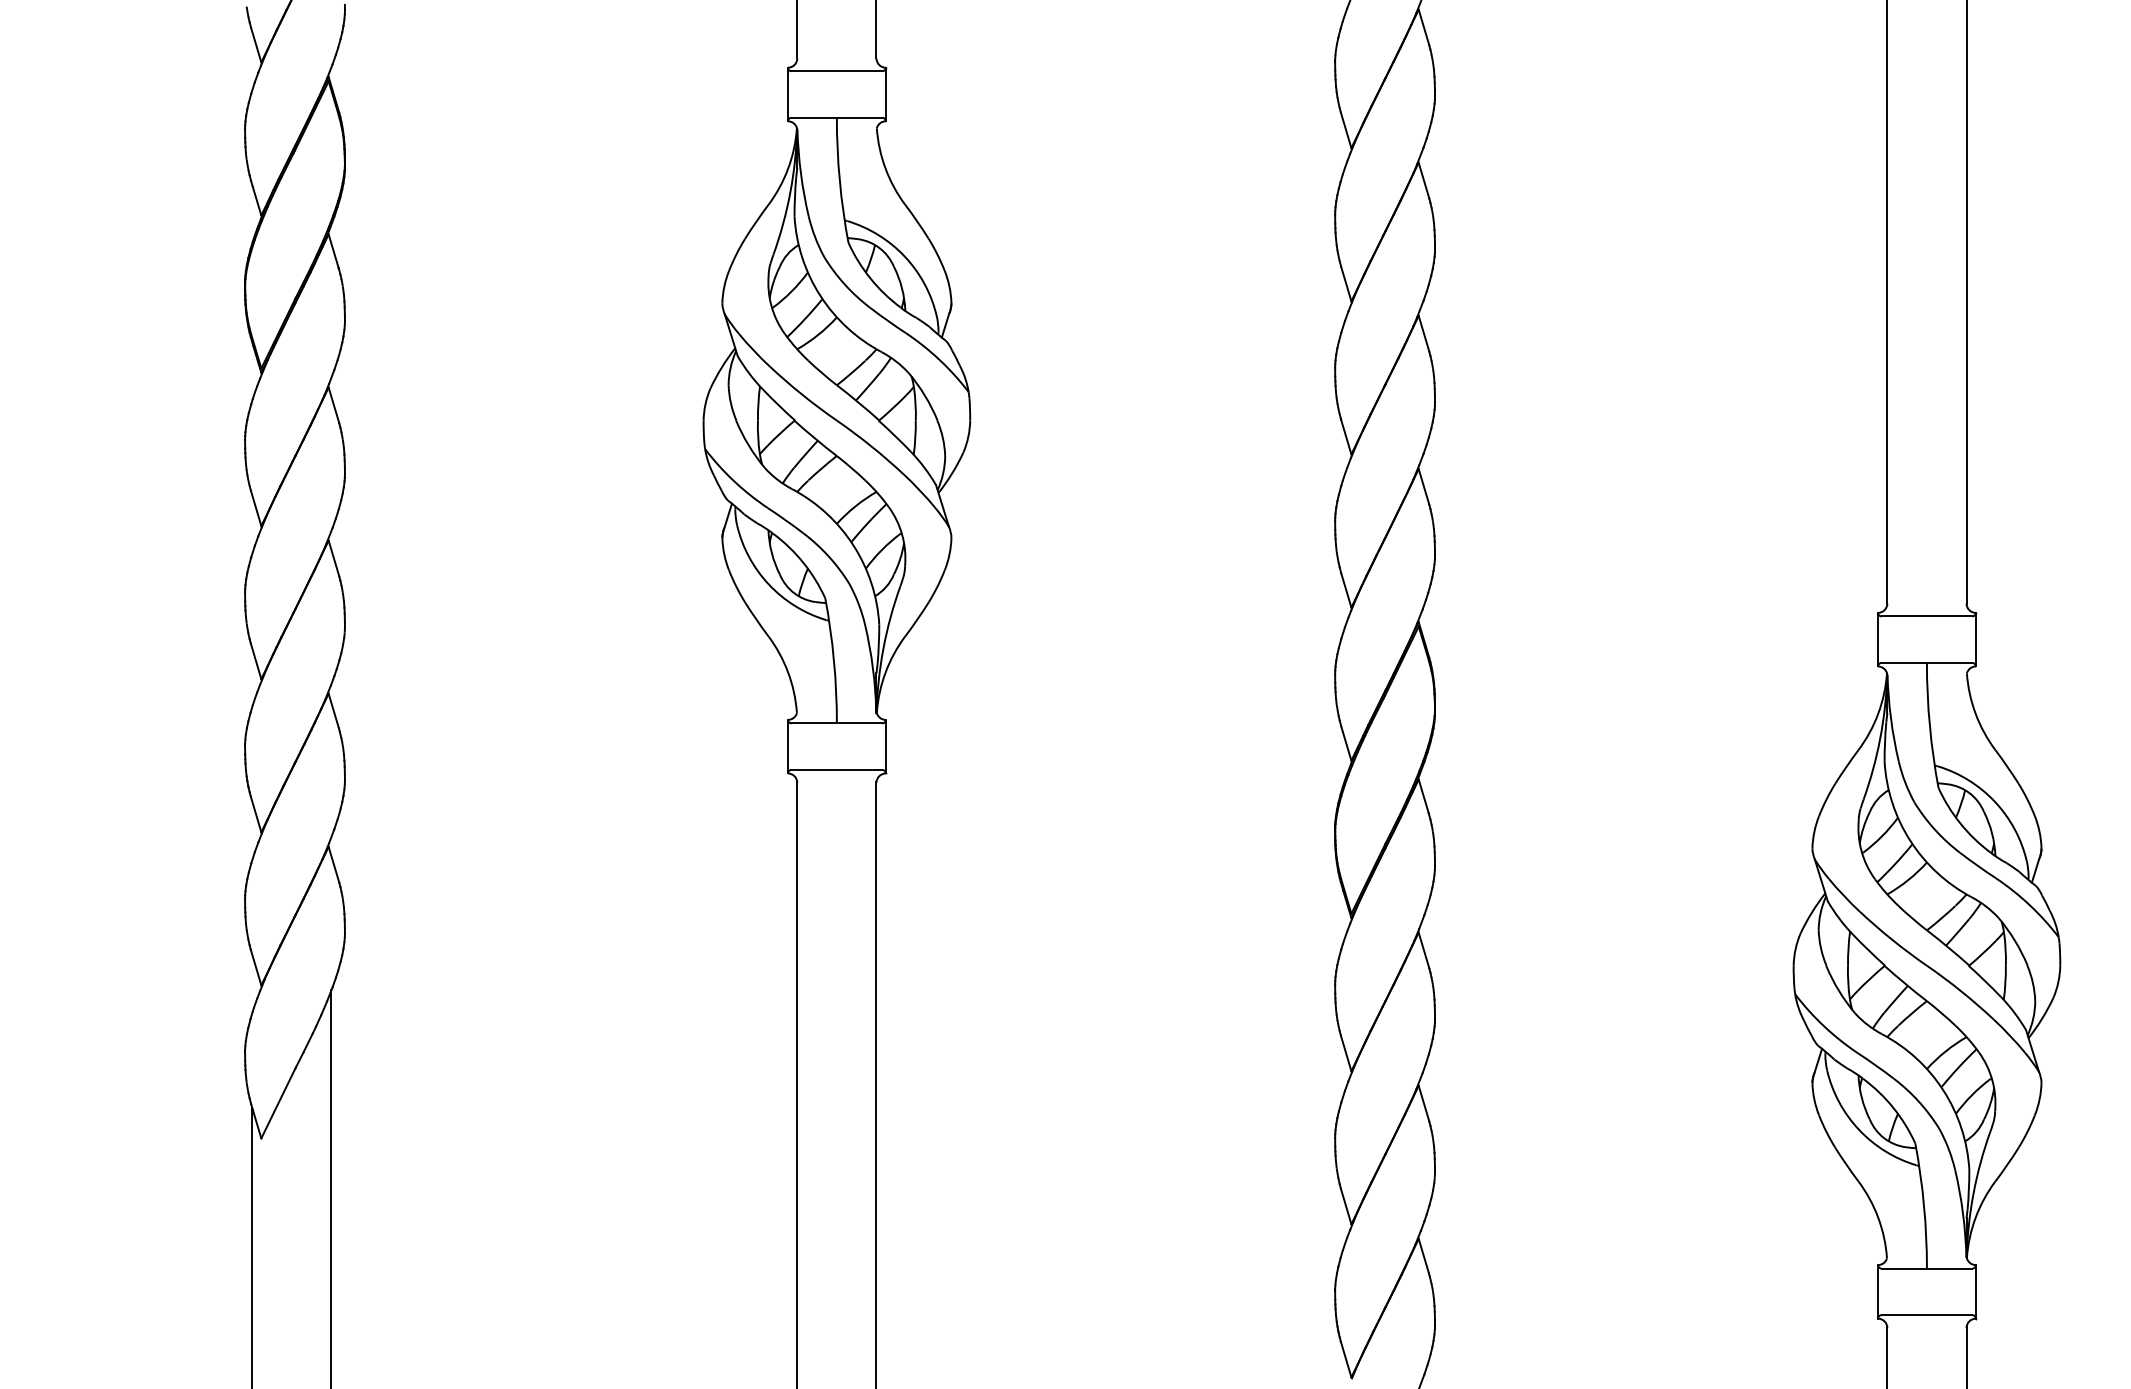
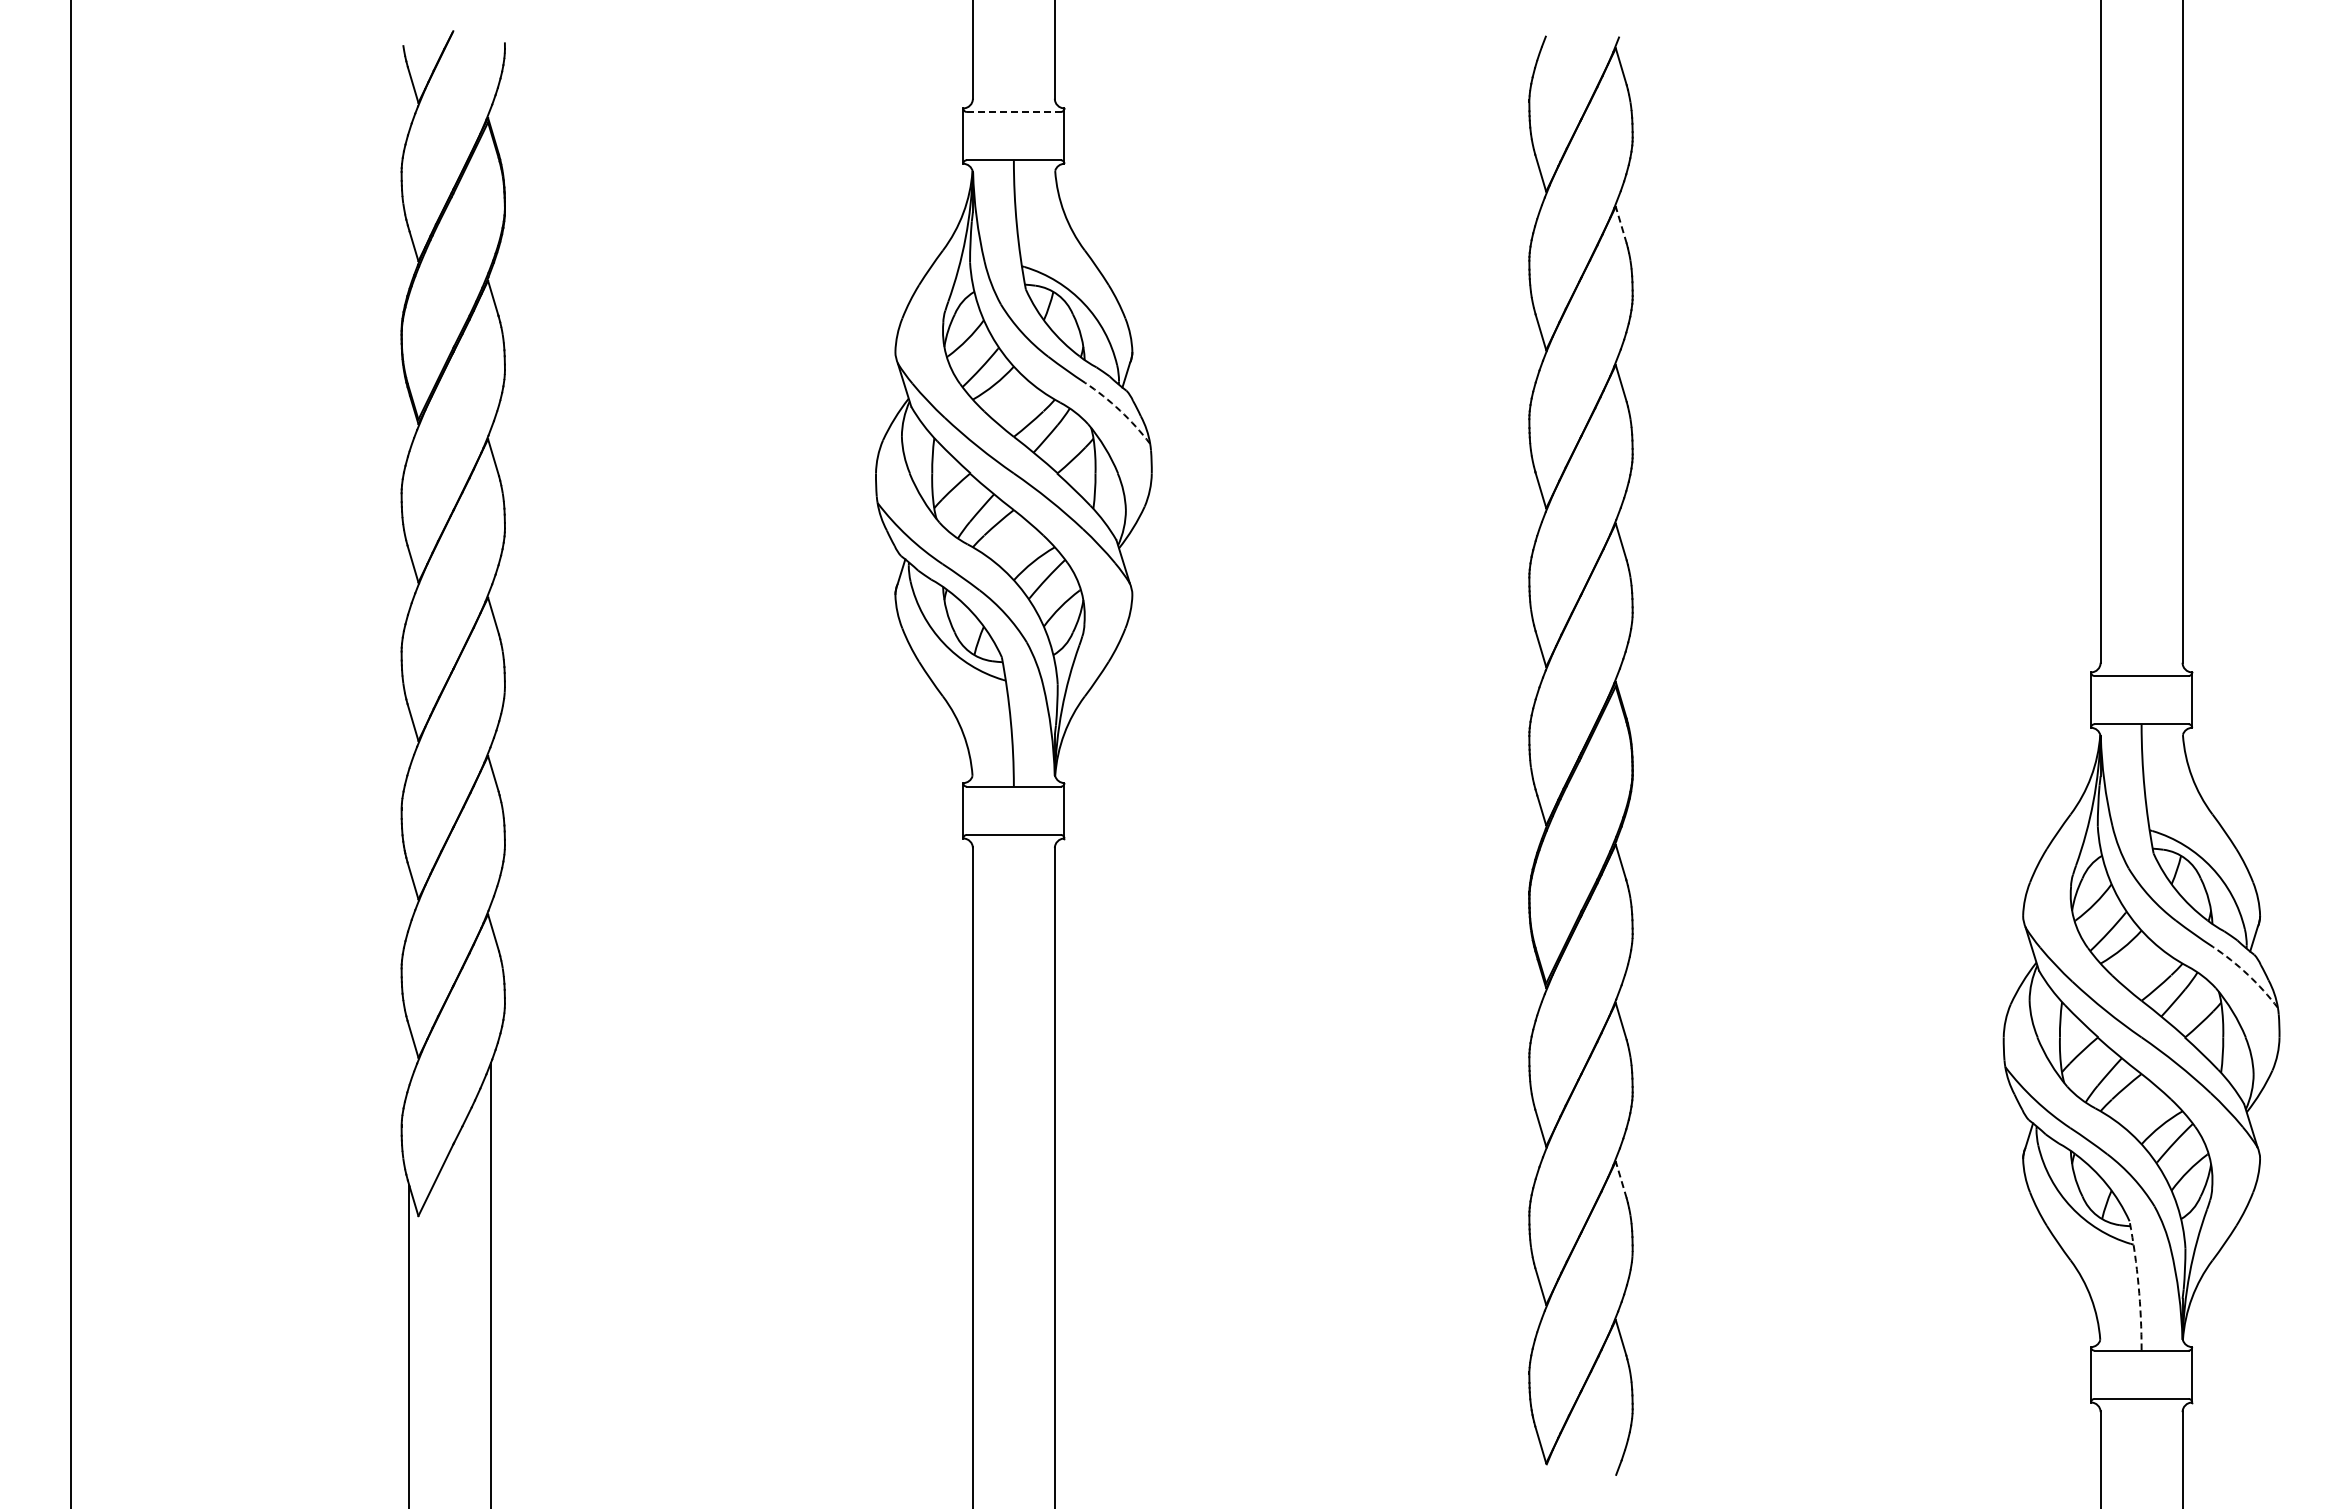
line: (836, 71) -> (1013, 112), solid -> dashed
line: (1424, 179) -> (1621, 224), solid -> dashed
arc: (939, 359) -> (1120, 410), solid -> dashed
arc: (2029, 904) -> (2247, 974), solid -> dashed
line: (1424, 1103) -> (1621, 1179), solid -> dashed
arc: (1923, 1205) -> (2138, 1285), solid -> dashed

